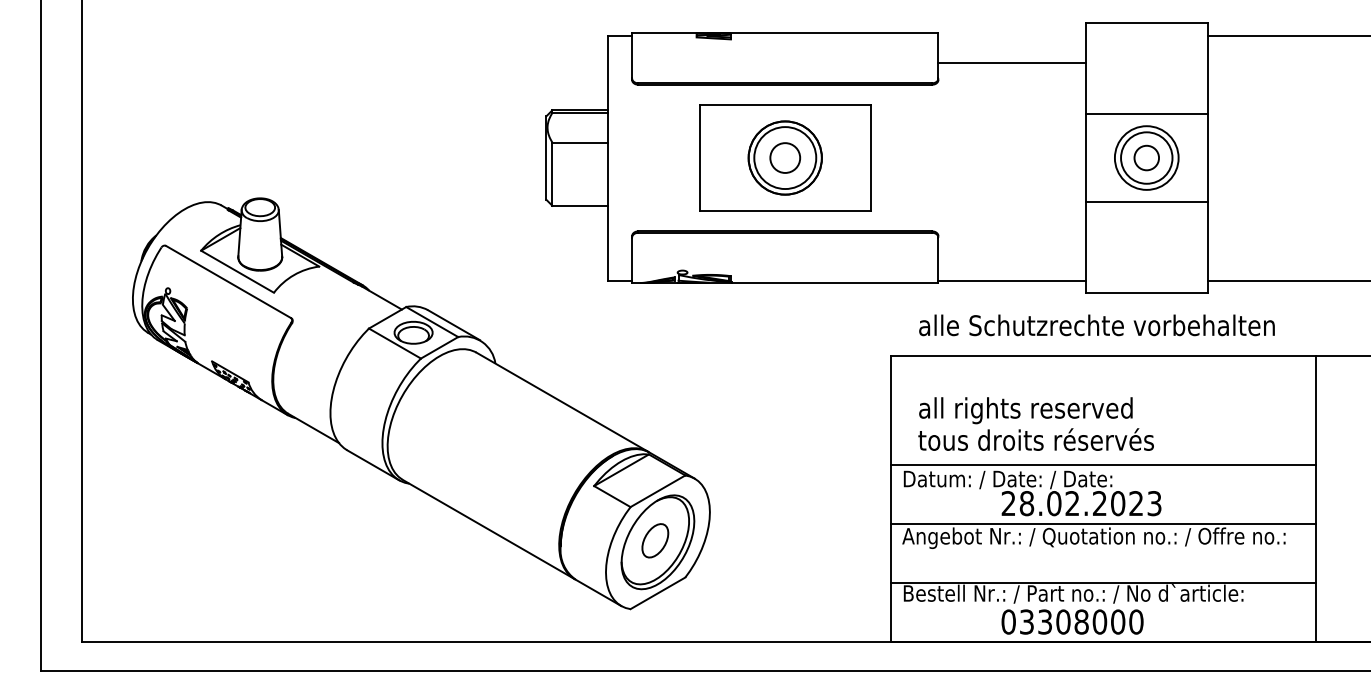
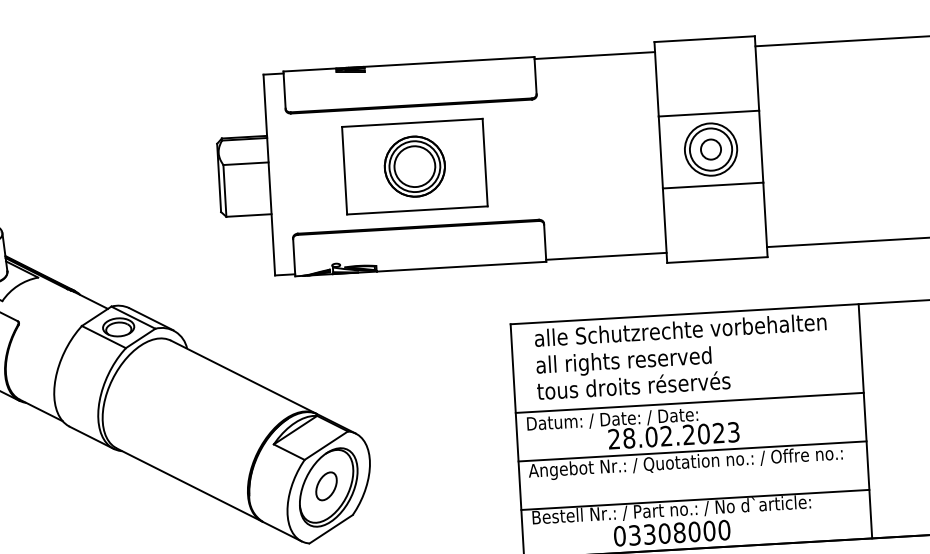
line: (1011, 62) -> (594, 55), moved
circle: (785, 157) -> (415, 166), size x1.67
text: (1096, 325) -> (680, 330), moved

